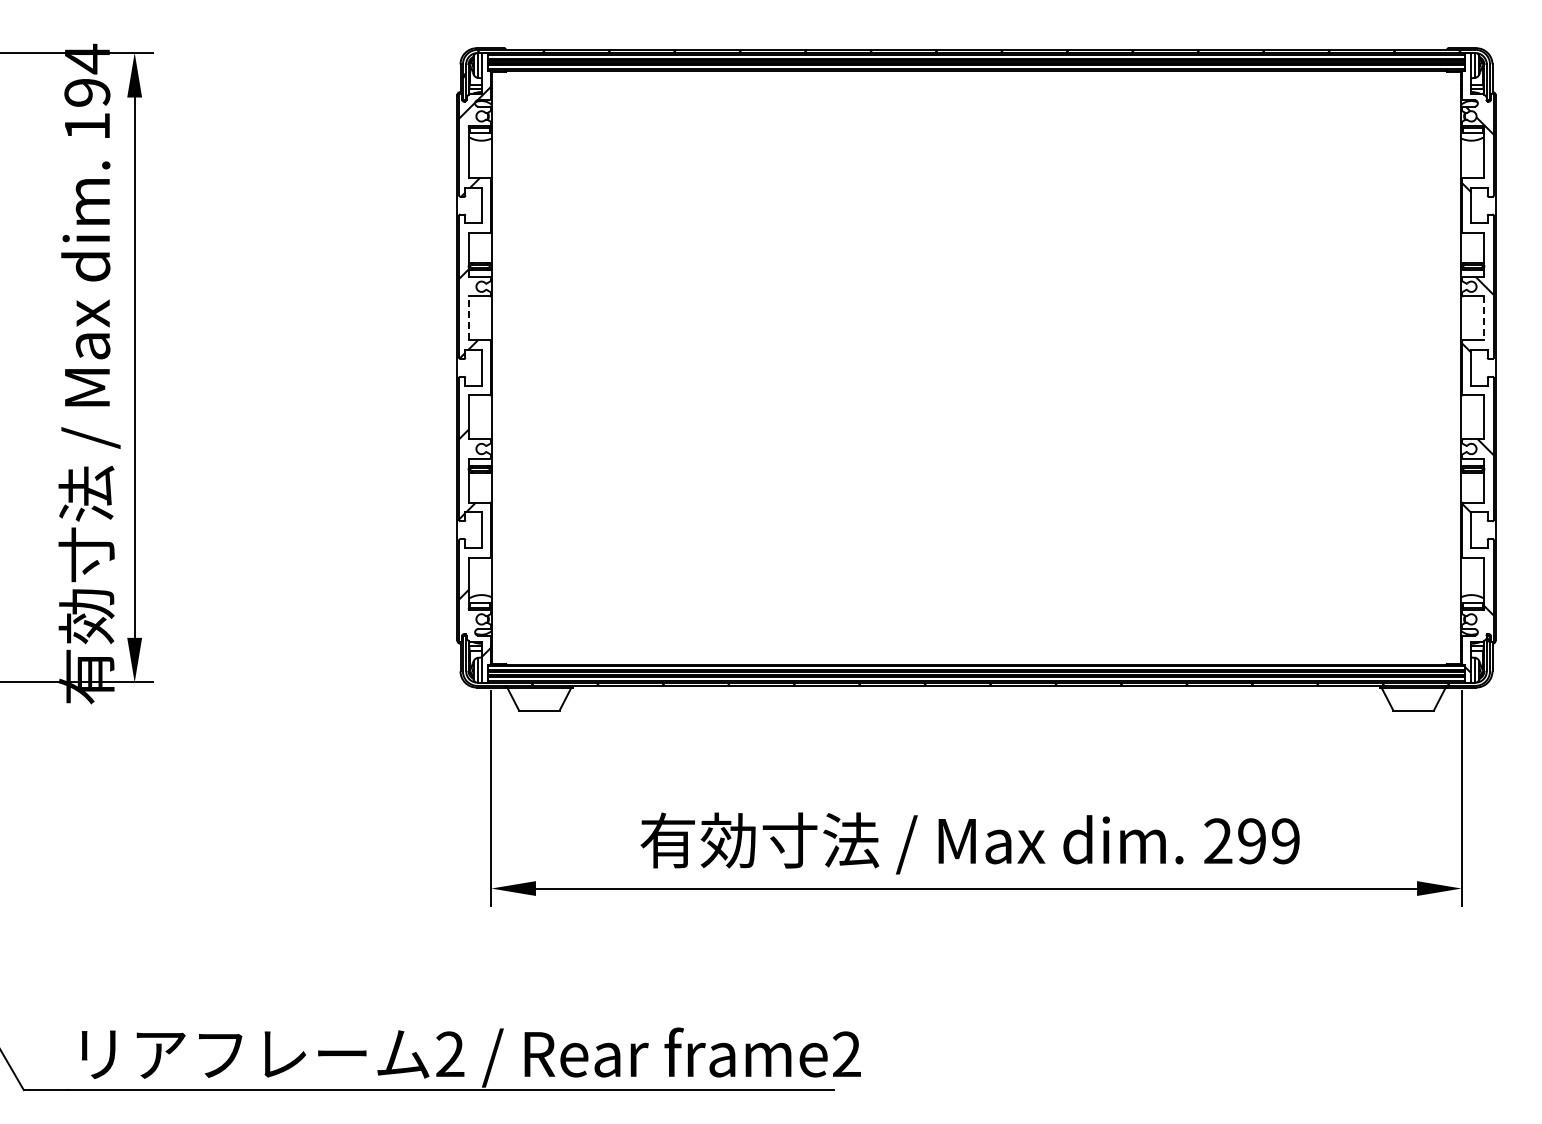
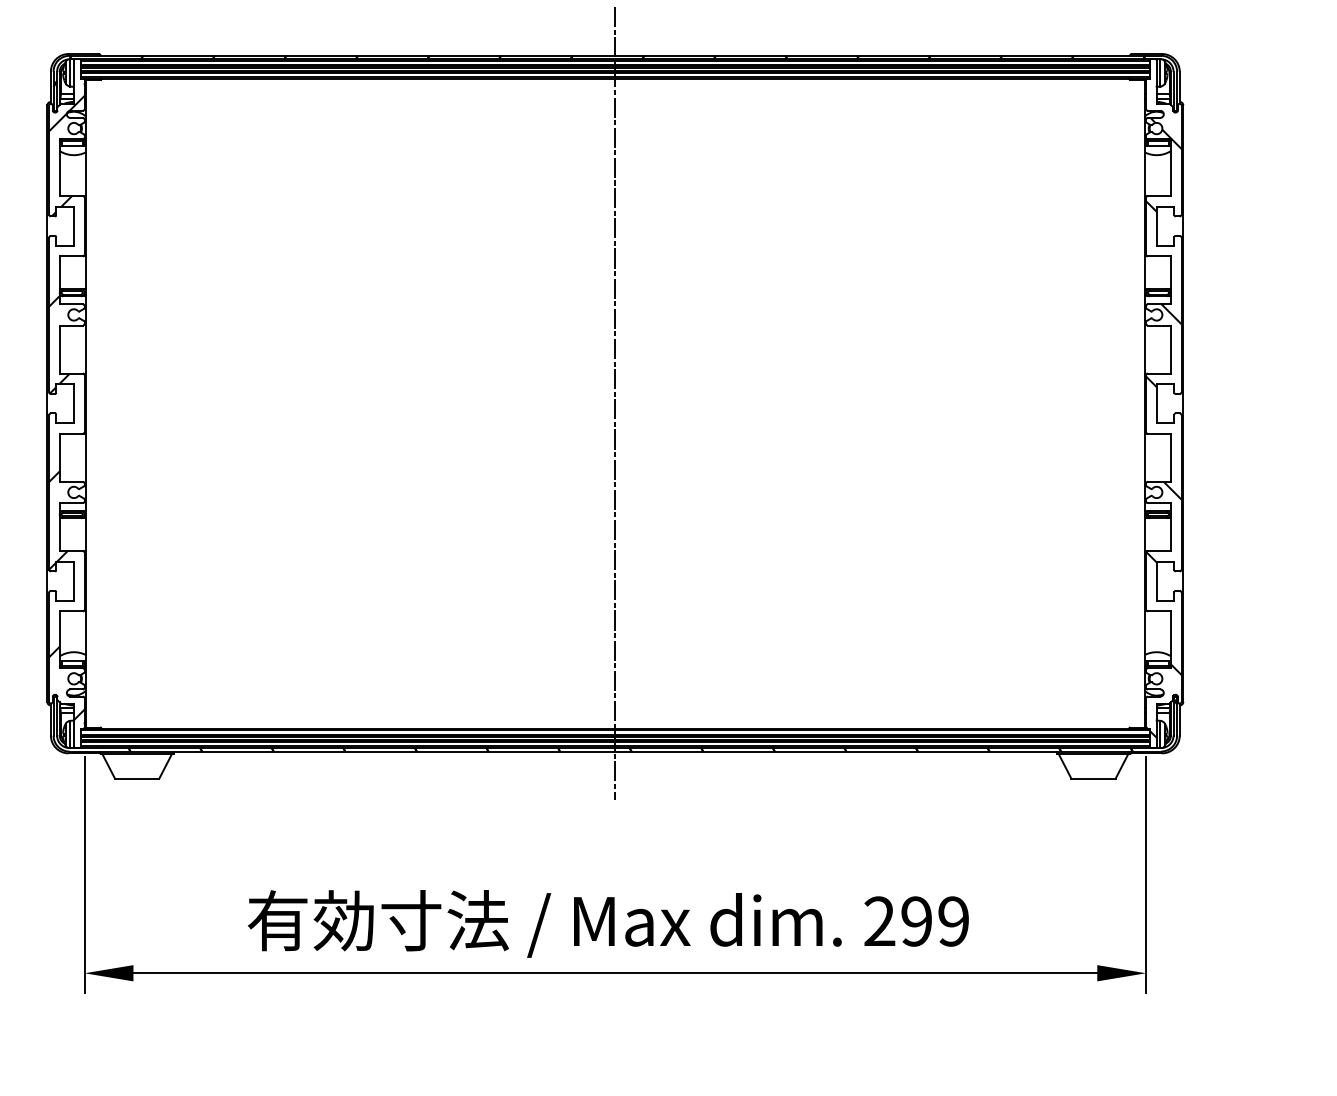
line: (468, 318) -> (59, 349), dashed -> solid
line: (1484, 318) -> (1171, 349), dashed -> solid
line: (976, 367) -> (615, 403), added

